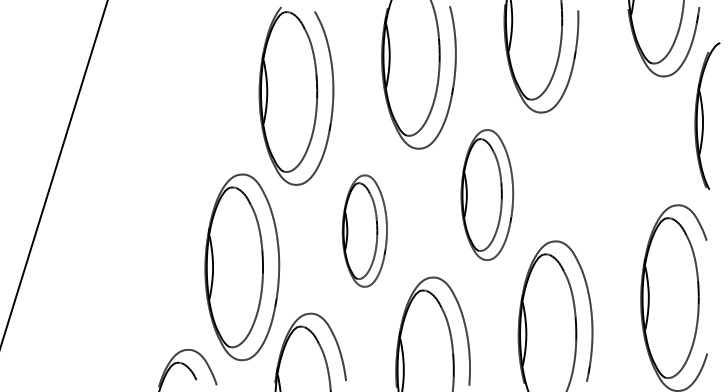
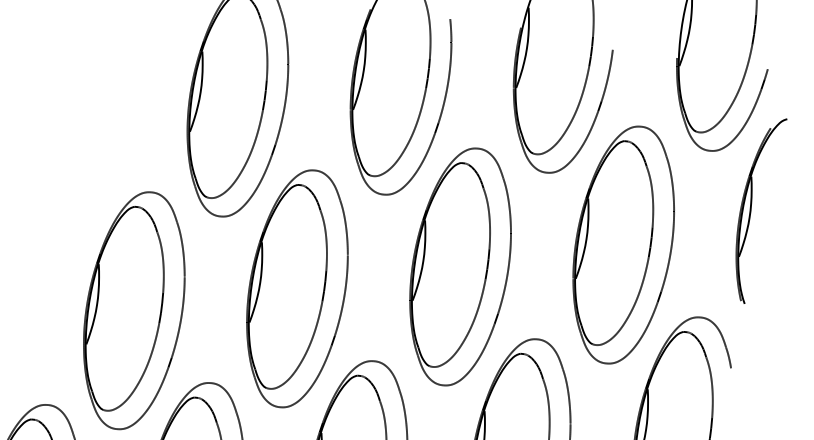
part: (609, 158) -> (623, 244), added
part: (487, 194) -> (460, 266), size x1.43
part: (364, 230) -> (297, 287), size x1.67

